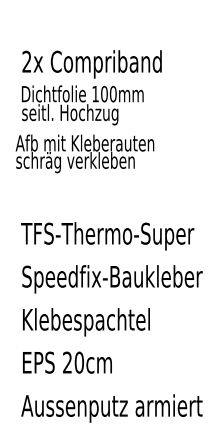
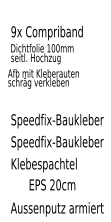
text: (26, 61) -> (13, 31), 2x -> 9x
text: (110, 235) -> (56, 120), TFS-Thermo-Super -> Speedfix-Baukleber
text: (67, 361) -> (52, 184), moved

